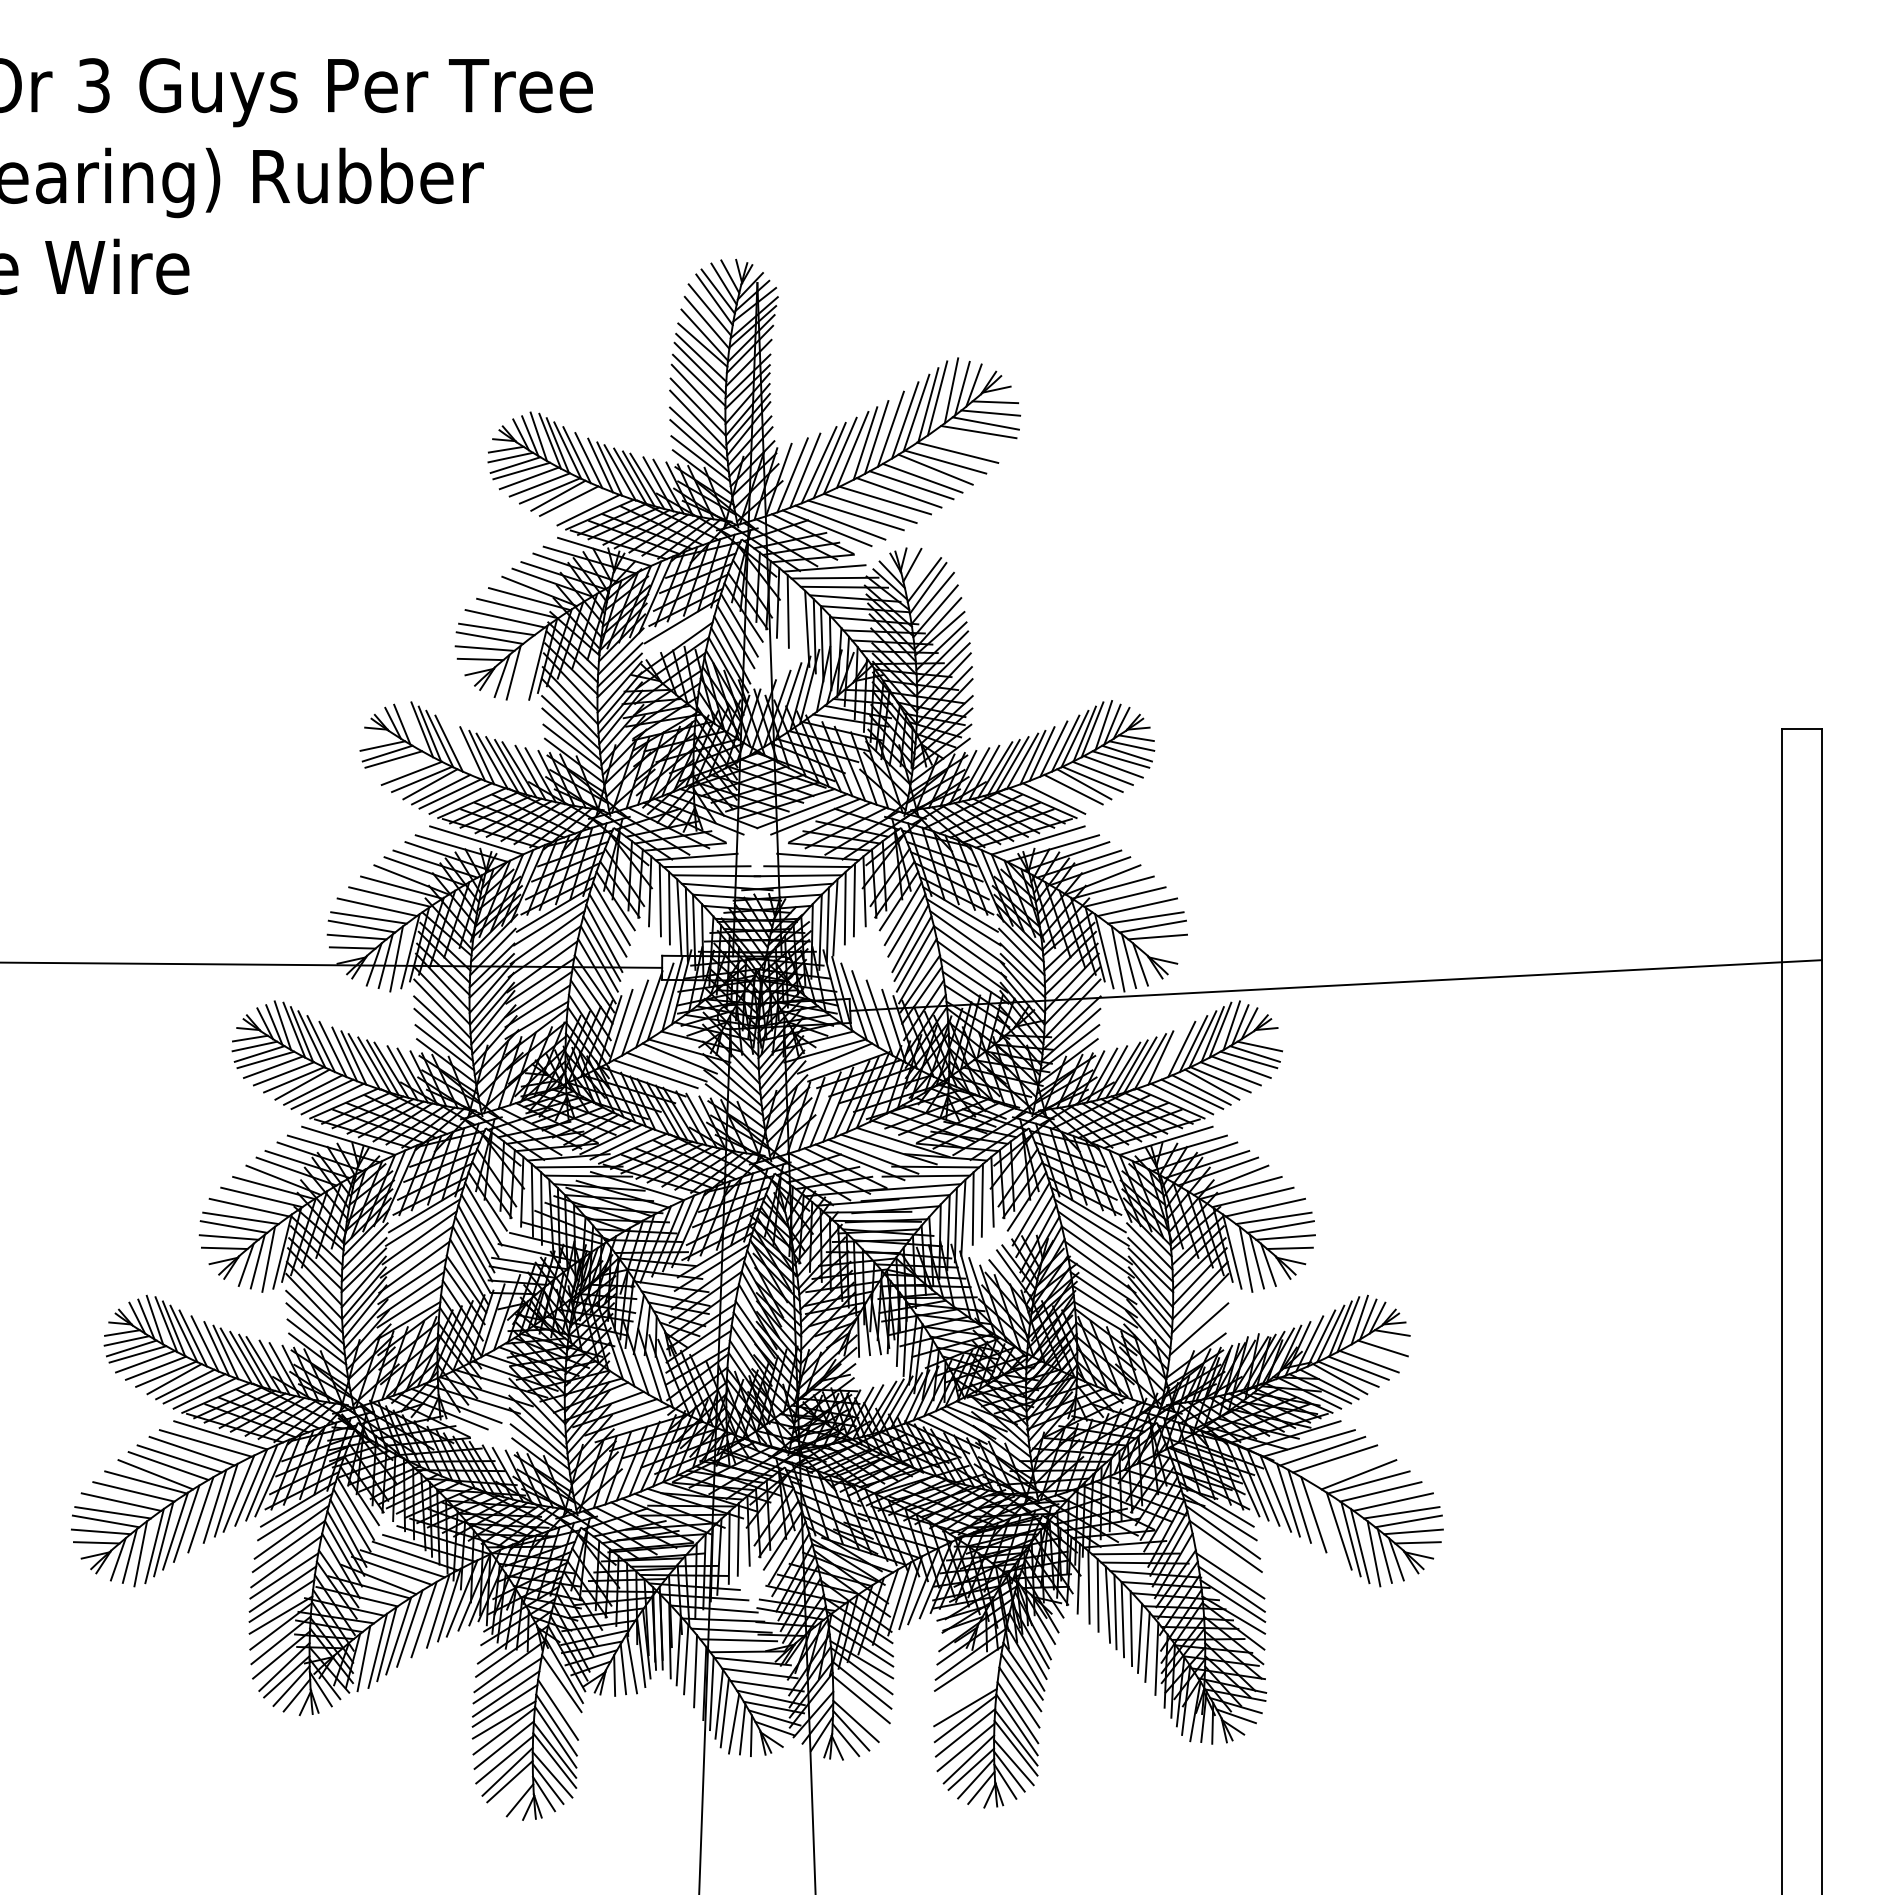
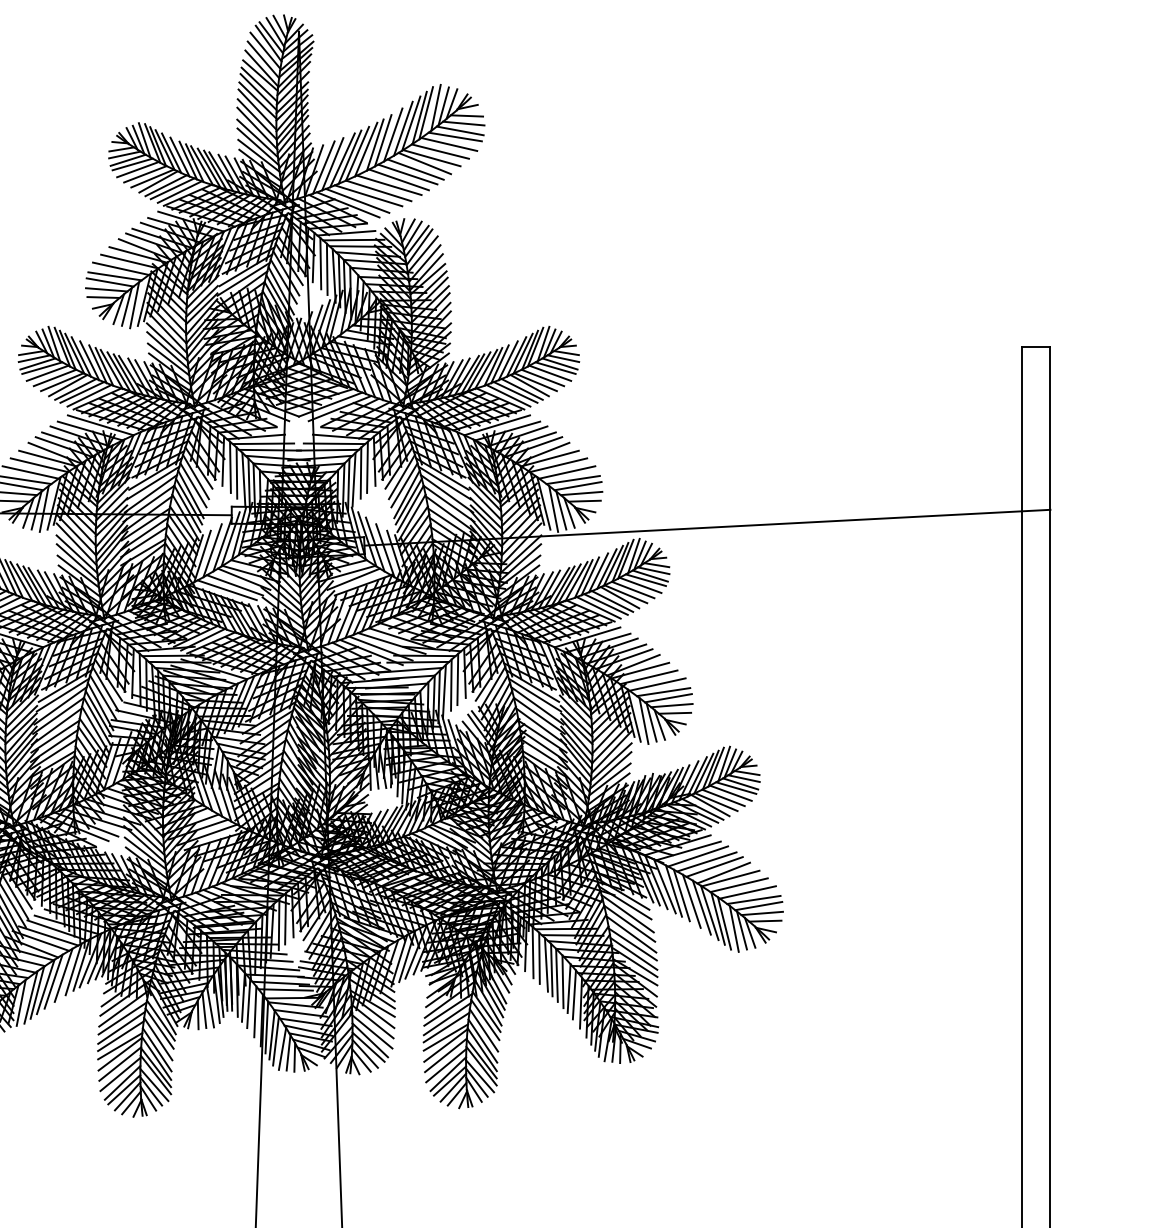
line: (969, 442) -> (448, 144), added
line: (578, 505) -> (172, 188), added
line: (918, 572) -> (412, 236), added
line: (797, 619) -> (327, 269), added
line: (678, 633) -> (243, 279), added
line: (524, 669) -> (134, 304), added
line: (410, 725) -> (54, 344), added
line: (377, 738) -> (30, 353), added
line: (460, 748) -> (89, 360), added
line: (400, 766) -> (47, 373), added
line: (1064, 793) -> (515, 392), added
line: (1161, 947) -> (584, 500), added
line: (1264, 1038) -> (657, 565), added
line: (1169, 1054) -> (589, 576), added
line: (1199, 1317) -> (611, 762), added
line: (1387, 1340) -> (743, 778), added
line: (1197, 1341) -> (609, 779), added
line: (1376, 1354) -> (736, 788), added
line: (1346, 1465) -> (714, 866), added
line: (1327, 1523) -> (701, 907), added
line: (1228, 1561) -> (631, 934), added
line: (967, 1681) -> (447, 1019), added
line: (966, 1693) -> (446, 1027), added
line: (559, 1694) -> (159, 1028), added
line: (858, 1711) -> (370, 1040), added
line: (514, 1790) -> (127, 1096), added

